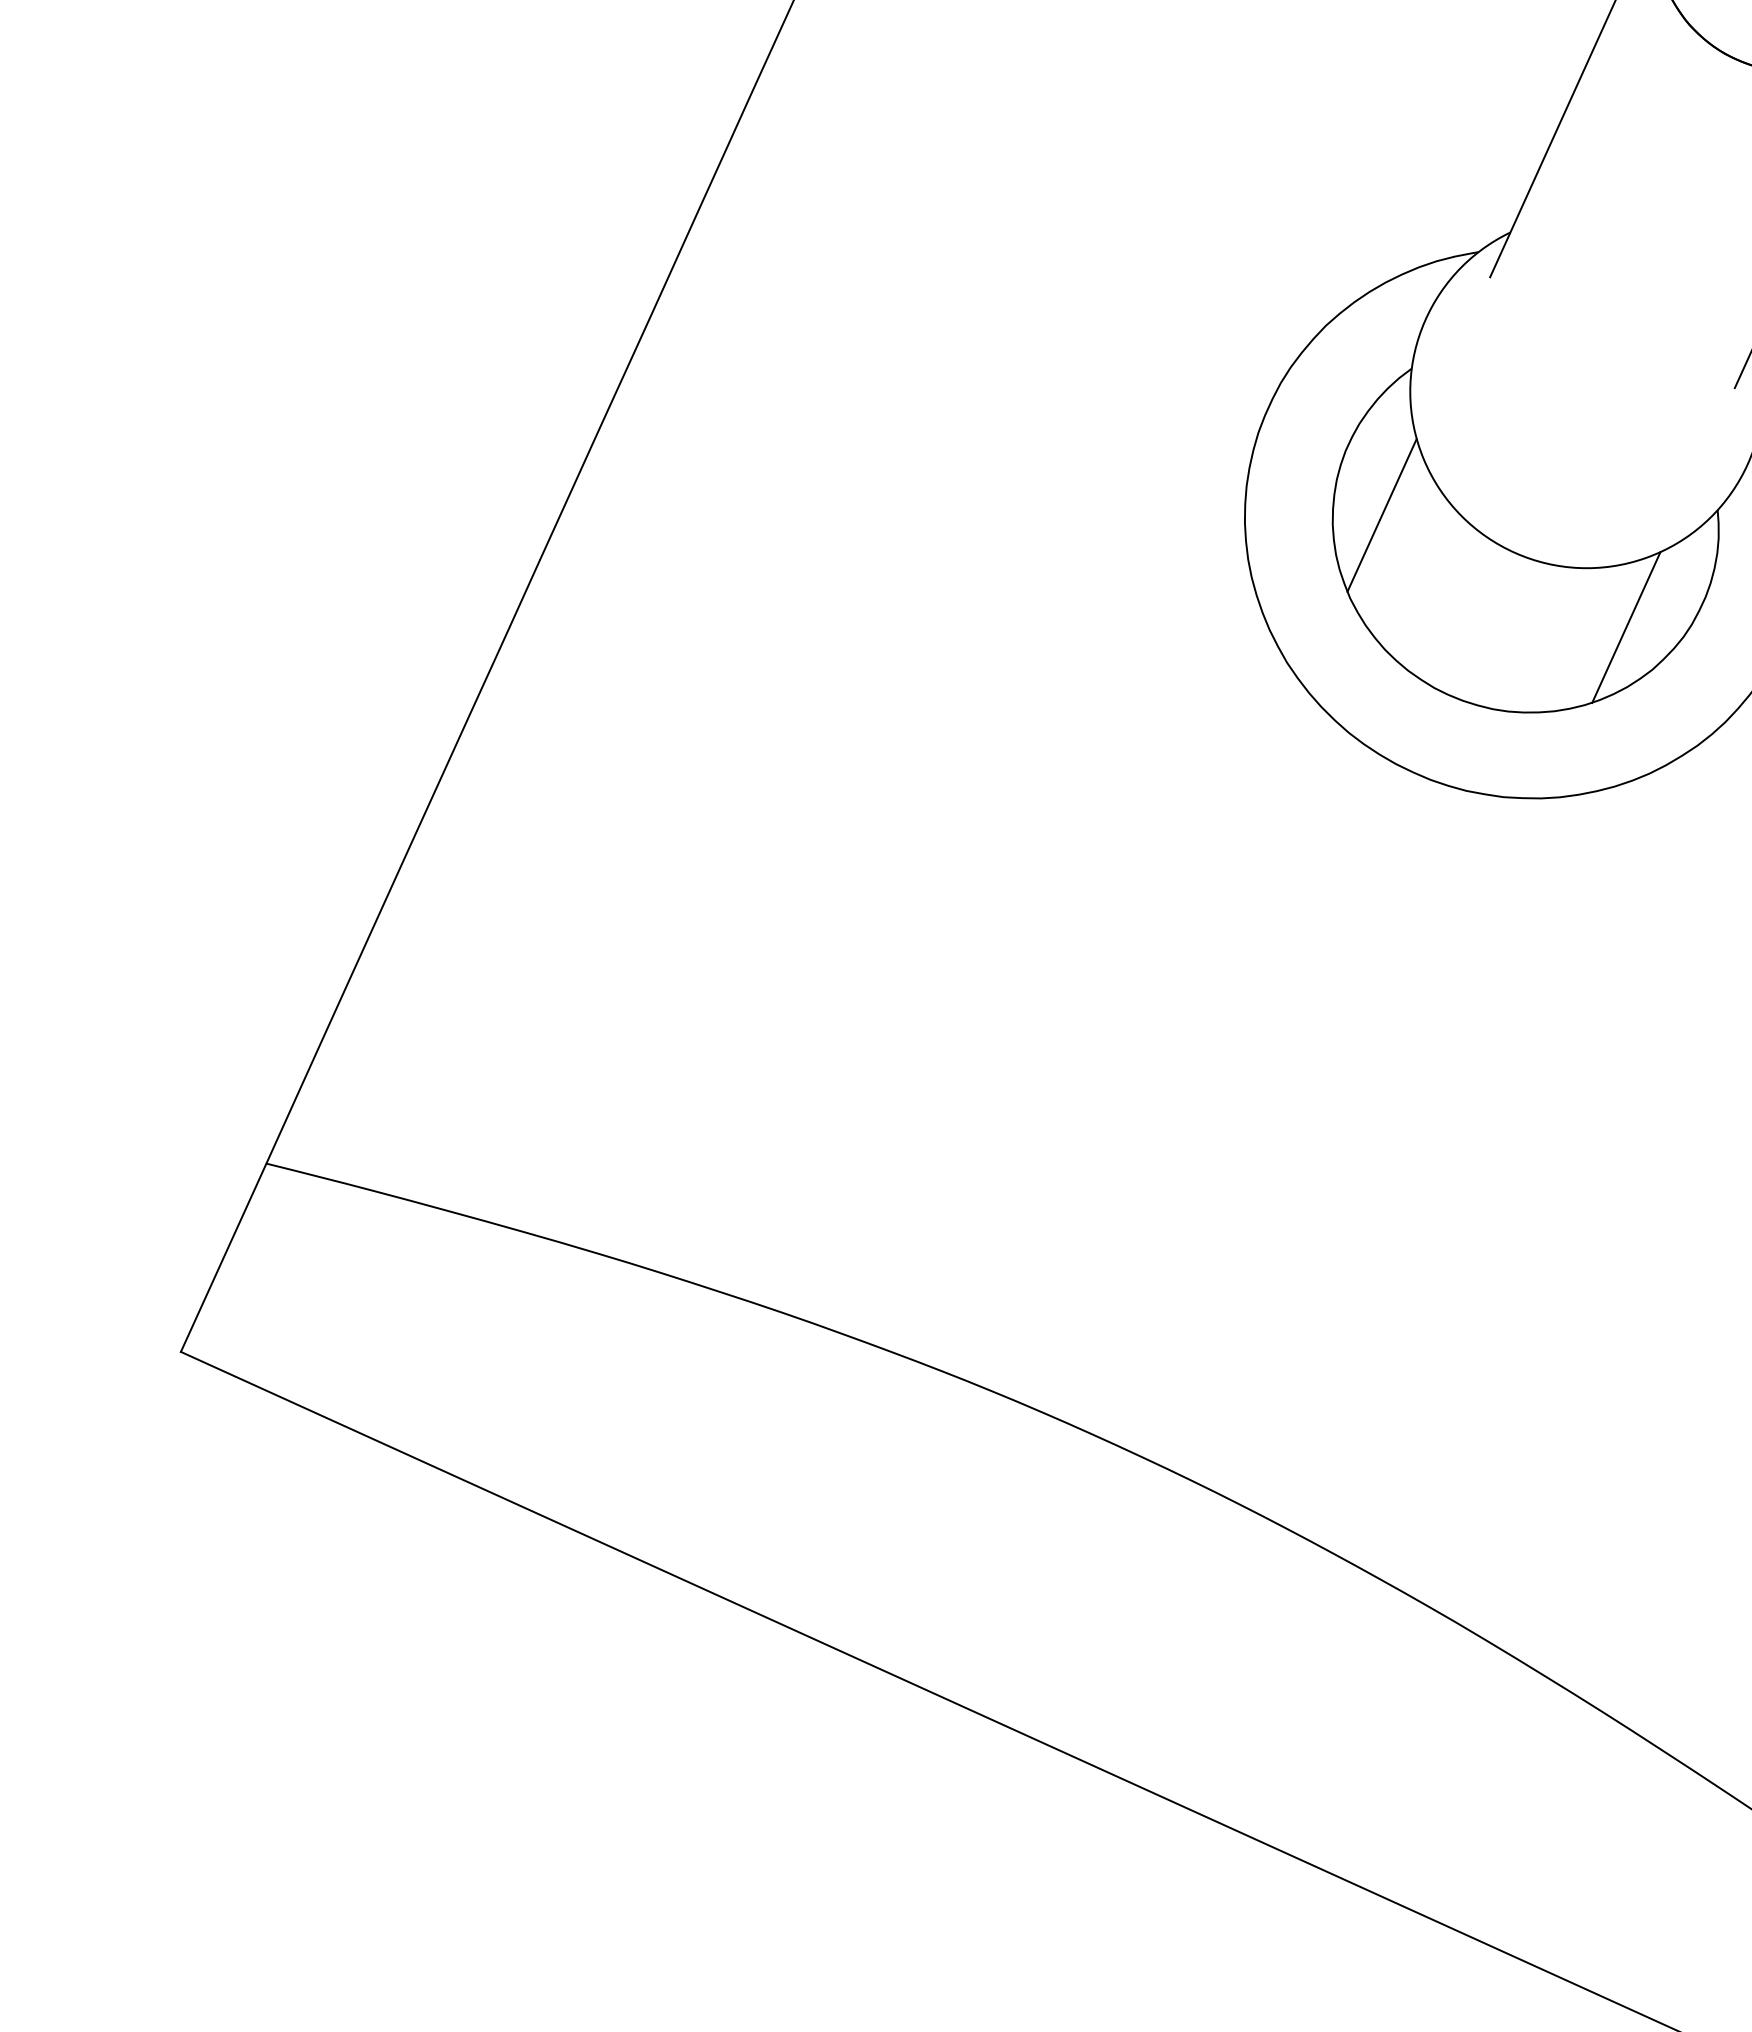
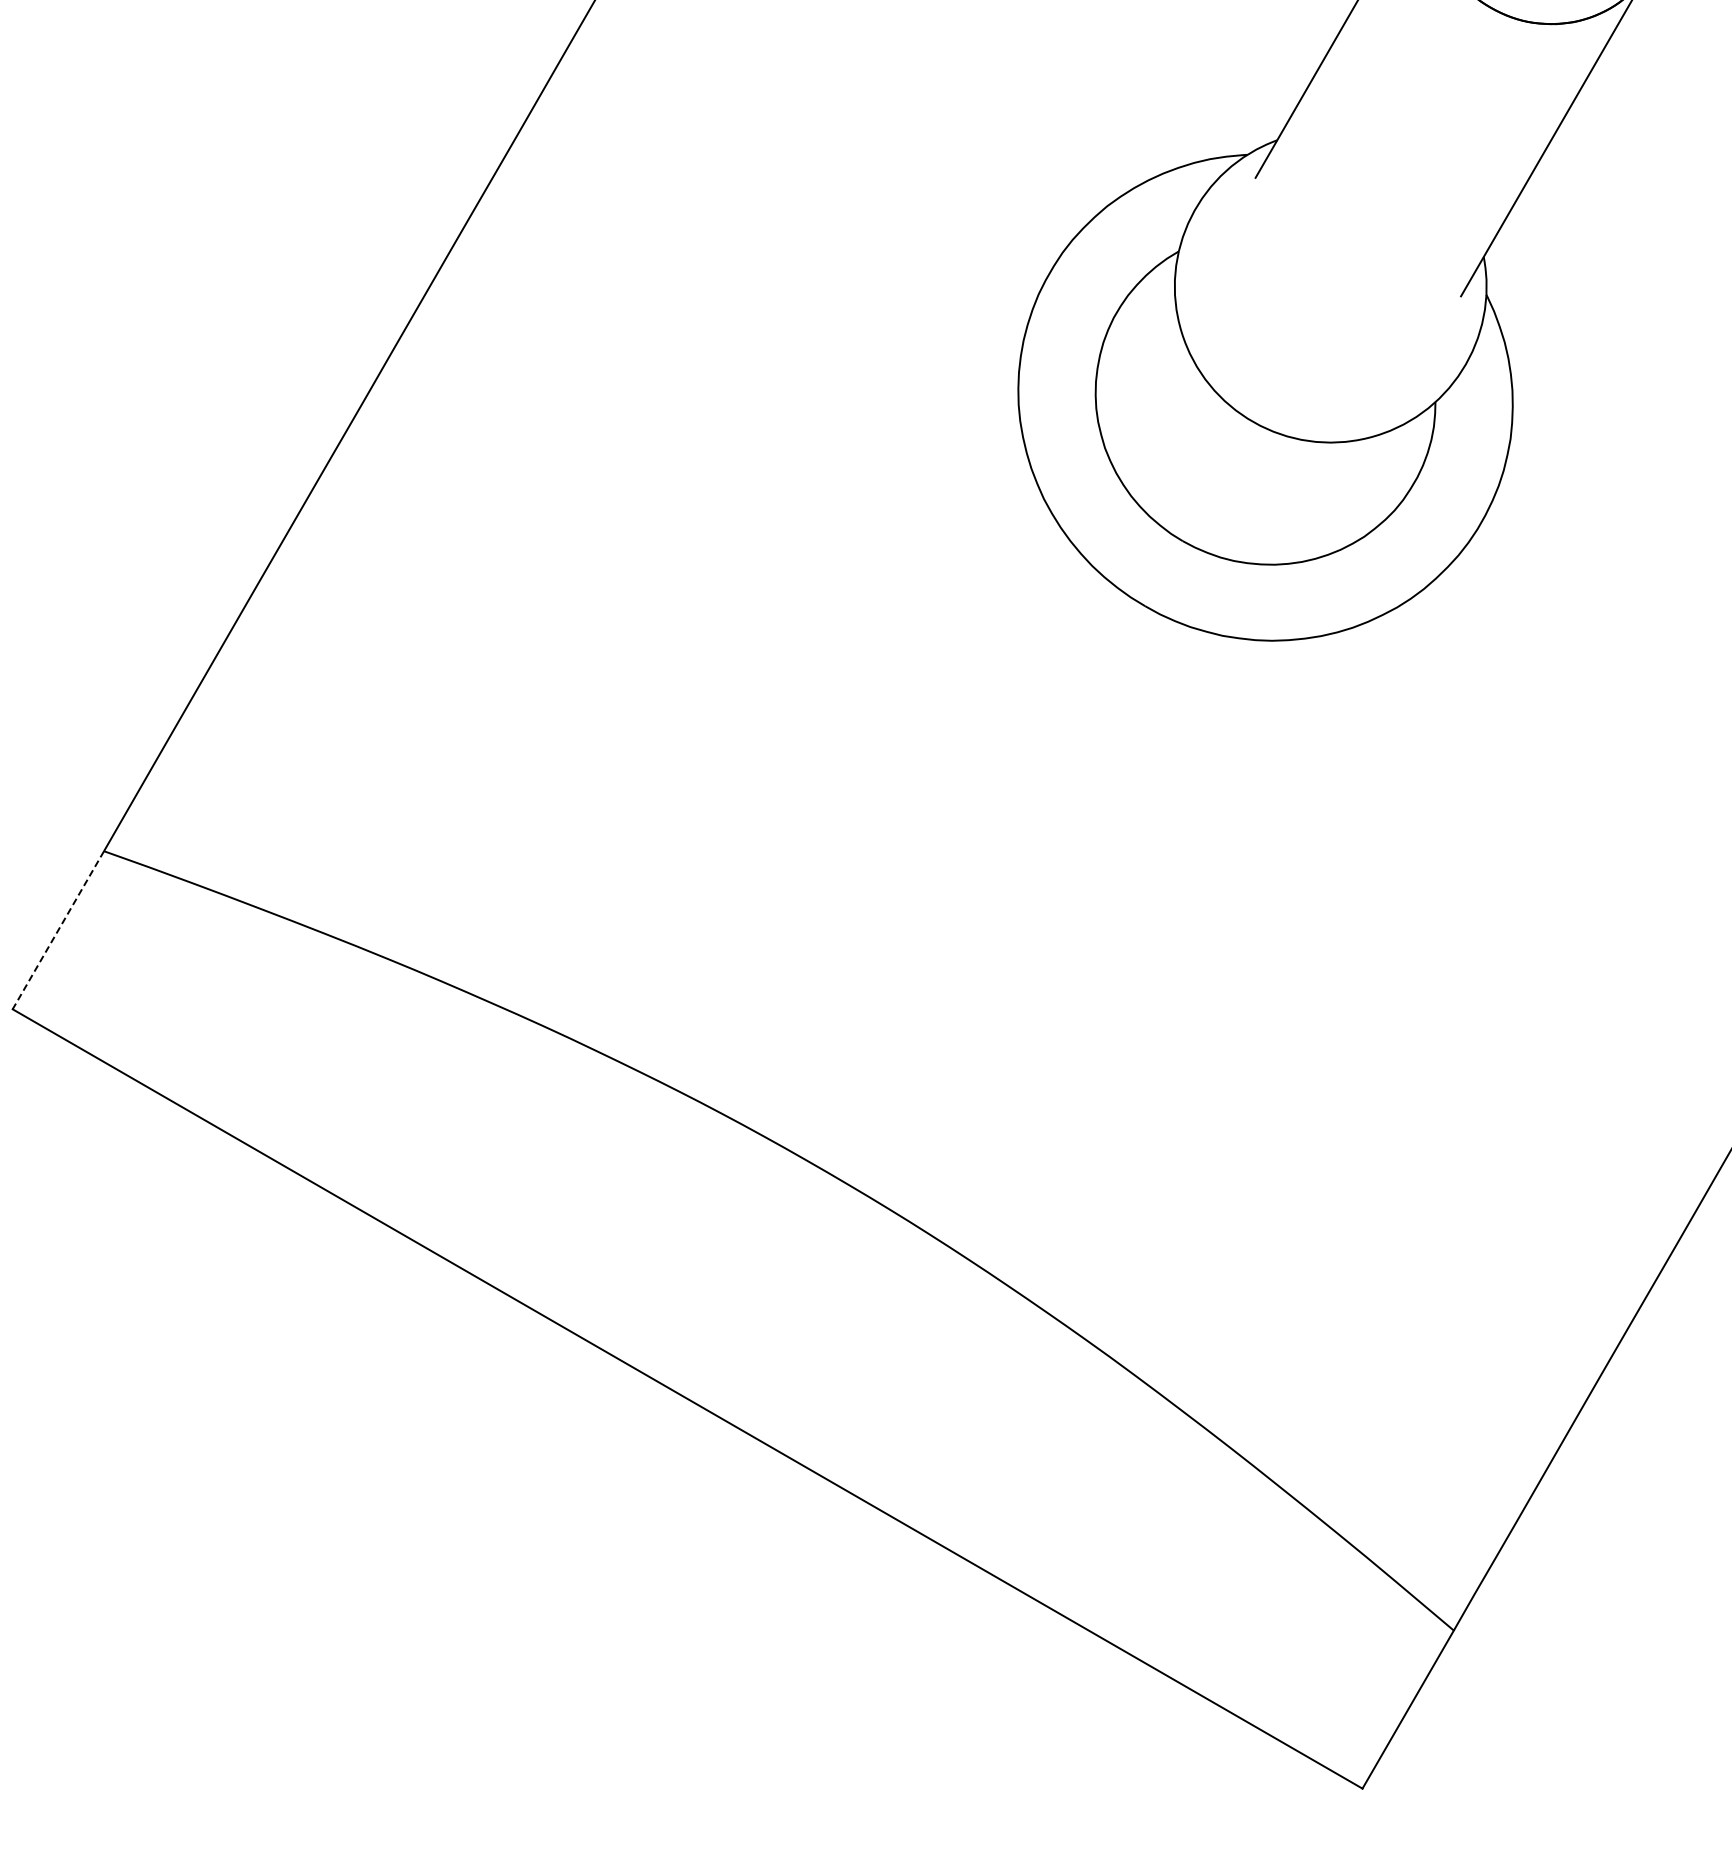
line: (1382, 515) -> (1140, 377), removed
line: (1625, 627) -> (1344, 497), removed
line: (223, 1258) -> (58, 930), solid -> dashed

